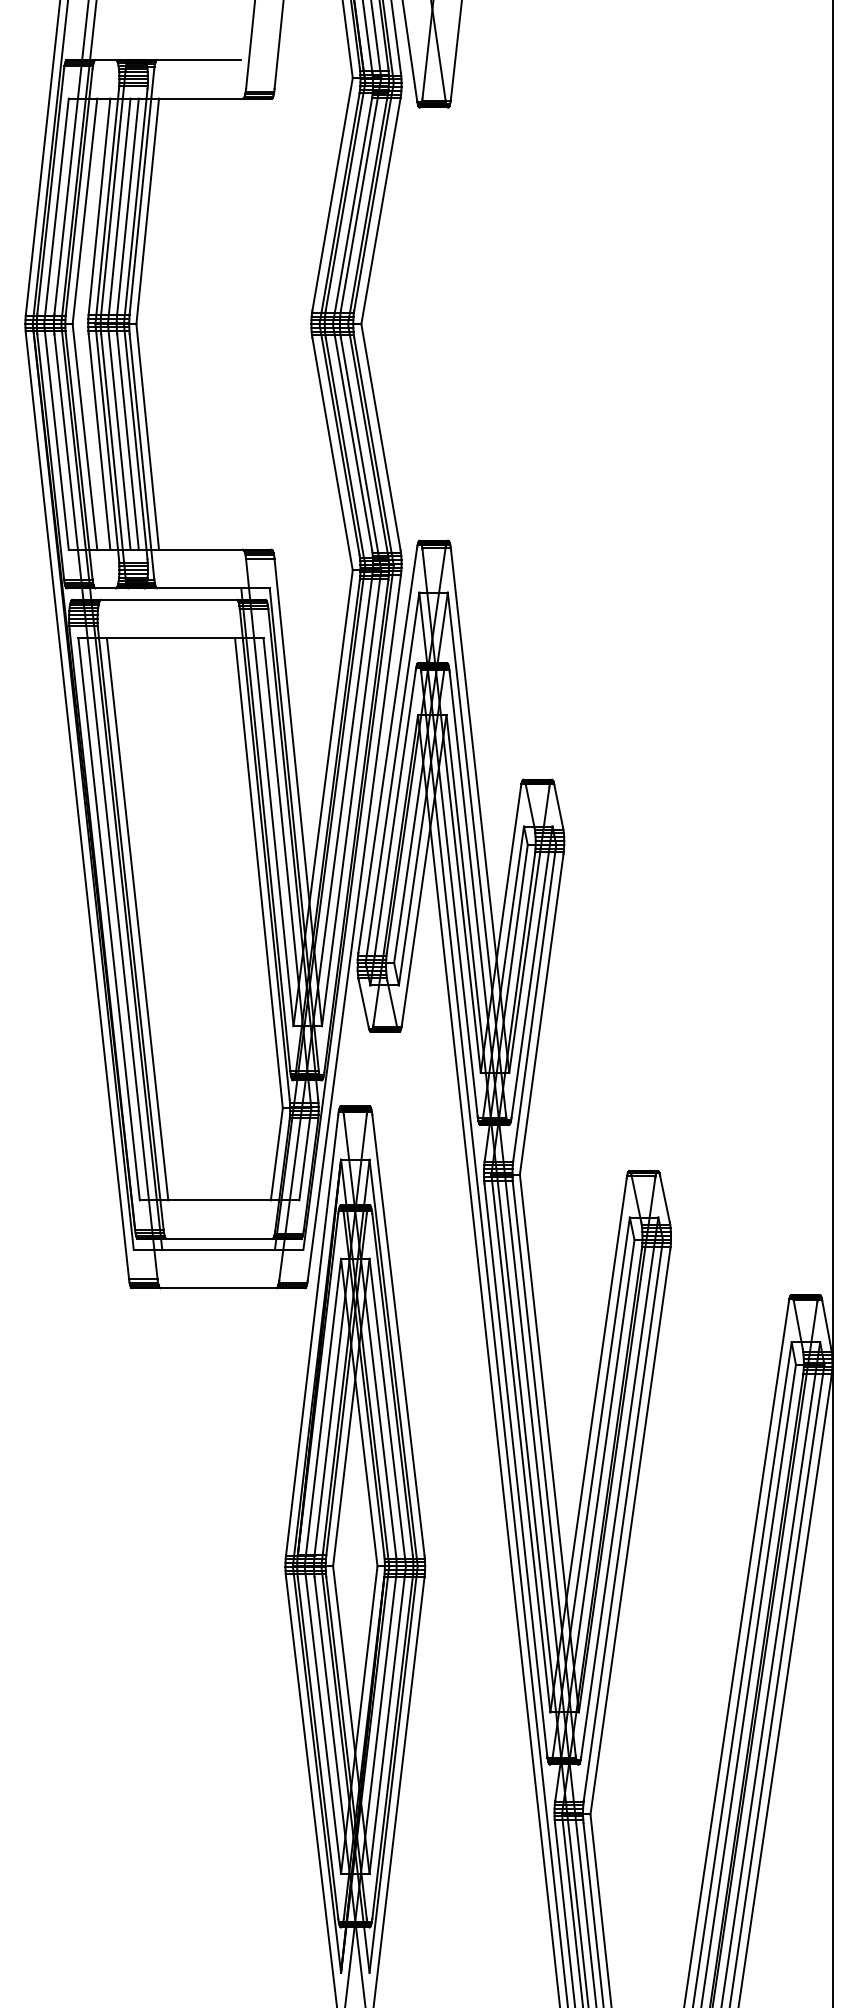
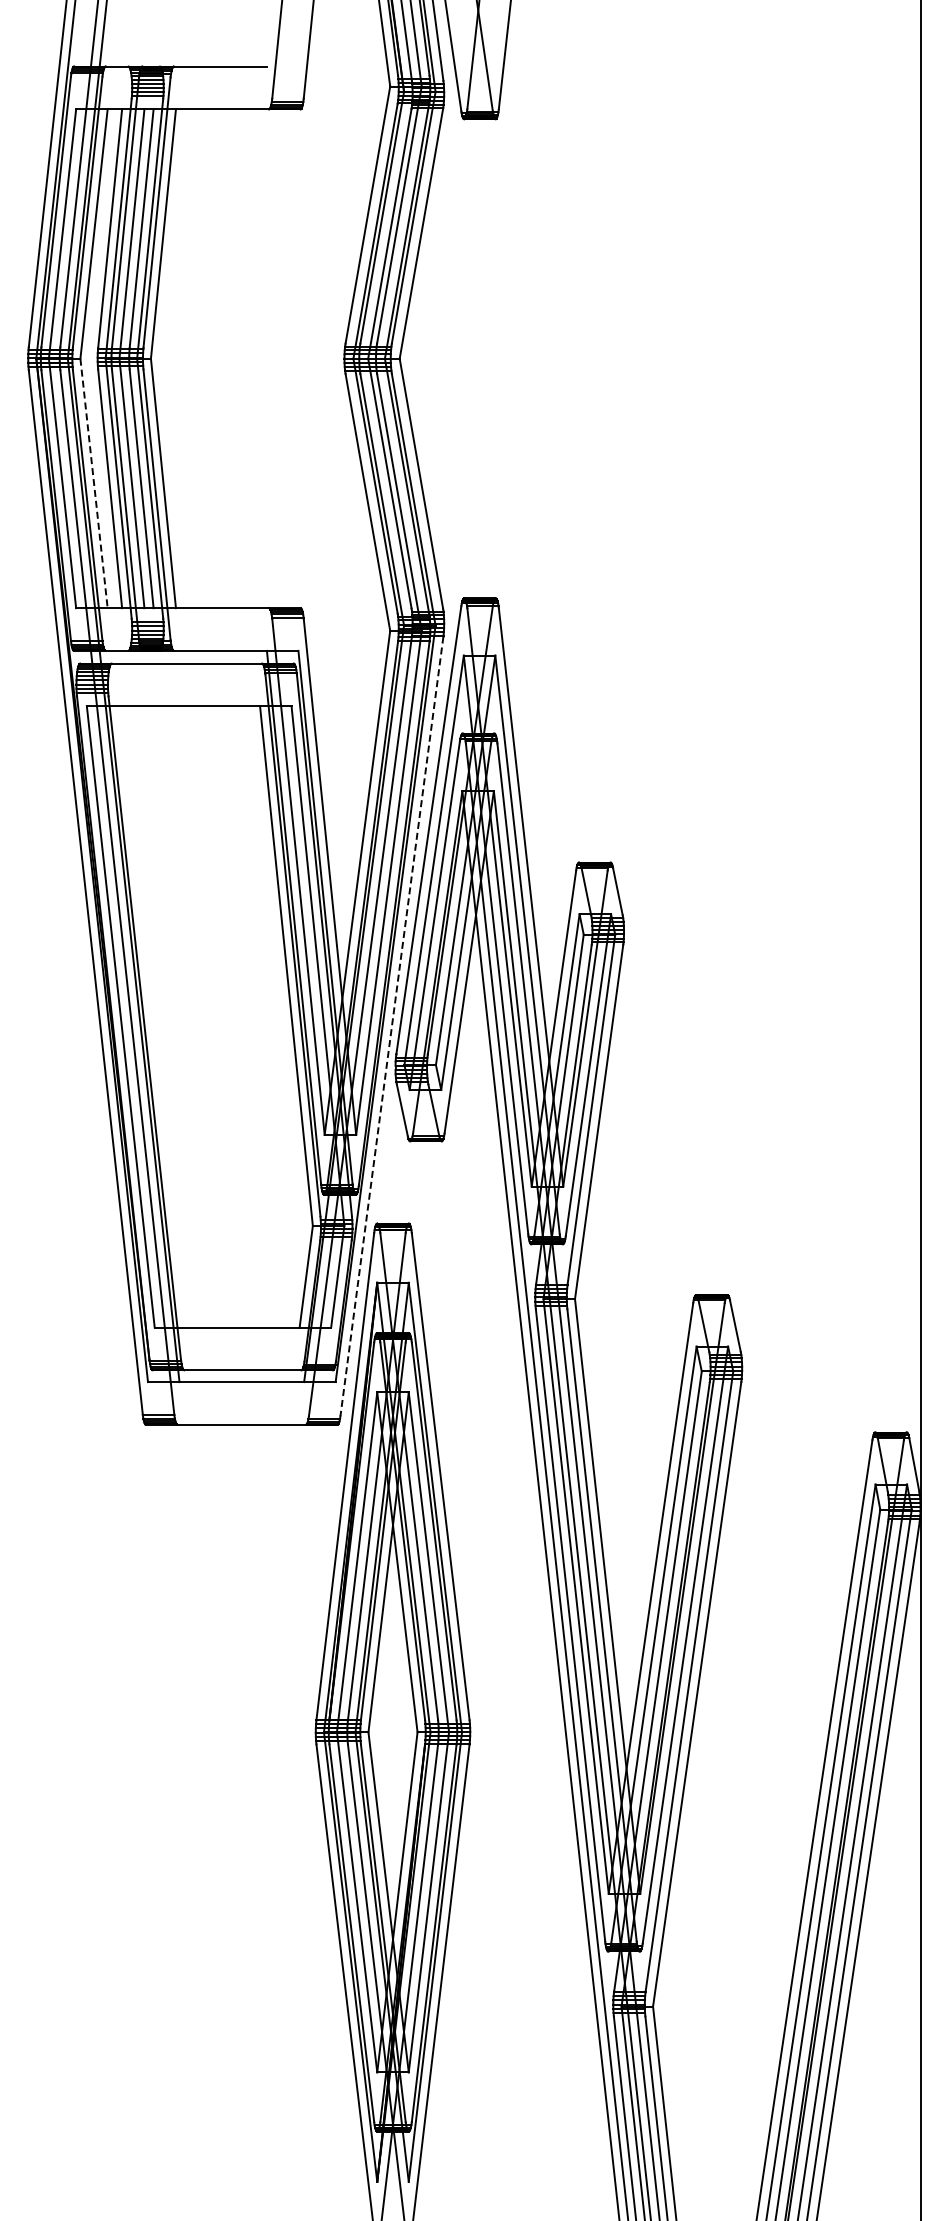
line: (85, 437) -> (94, 483), solid -> dashed
line: (137, 918) -> (152, 1016), removed
line: (353, 928) -> (391, 1026), solid -> dashed

